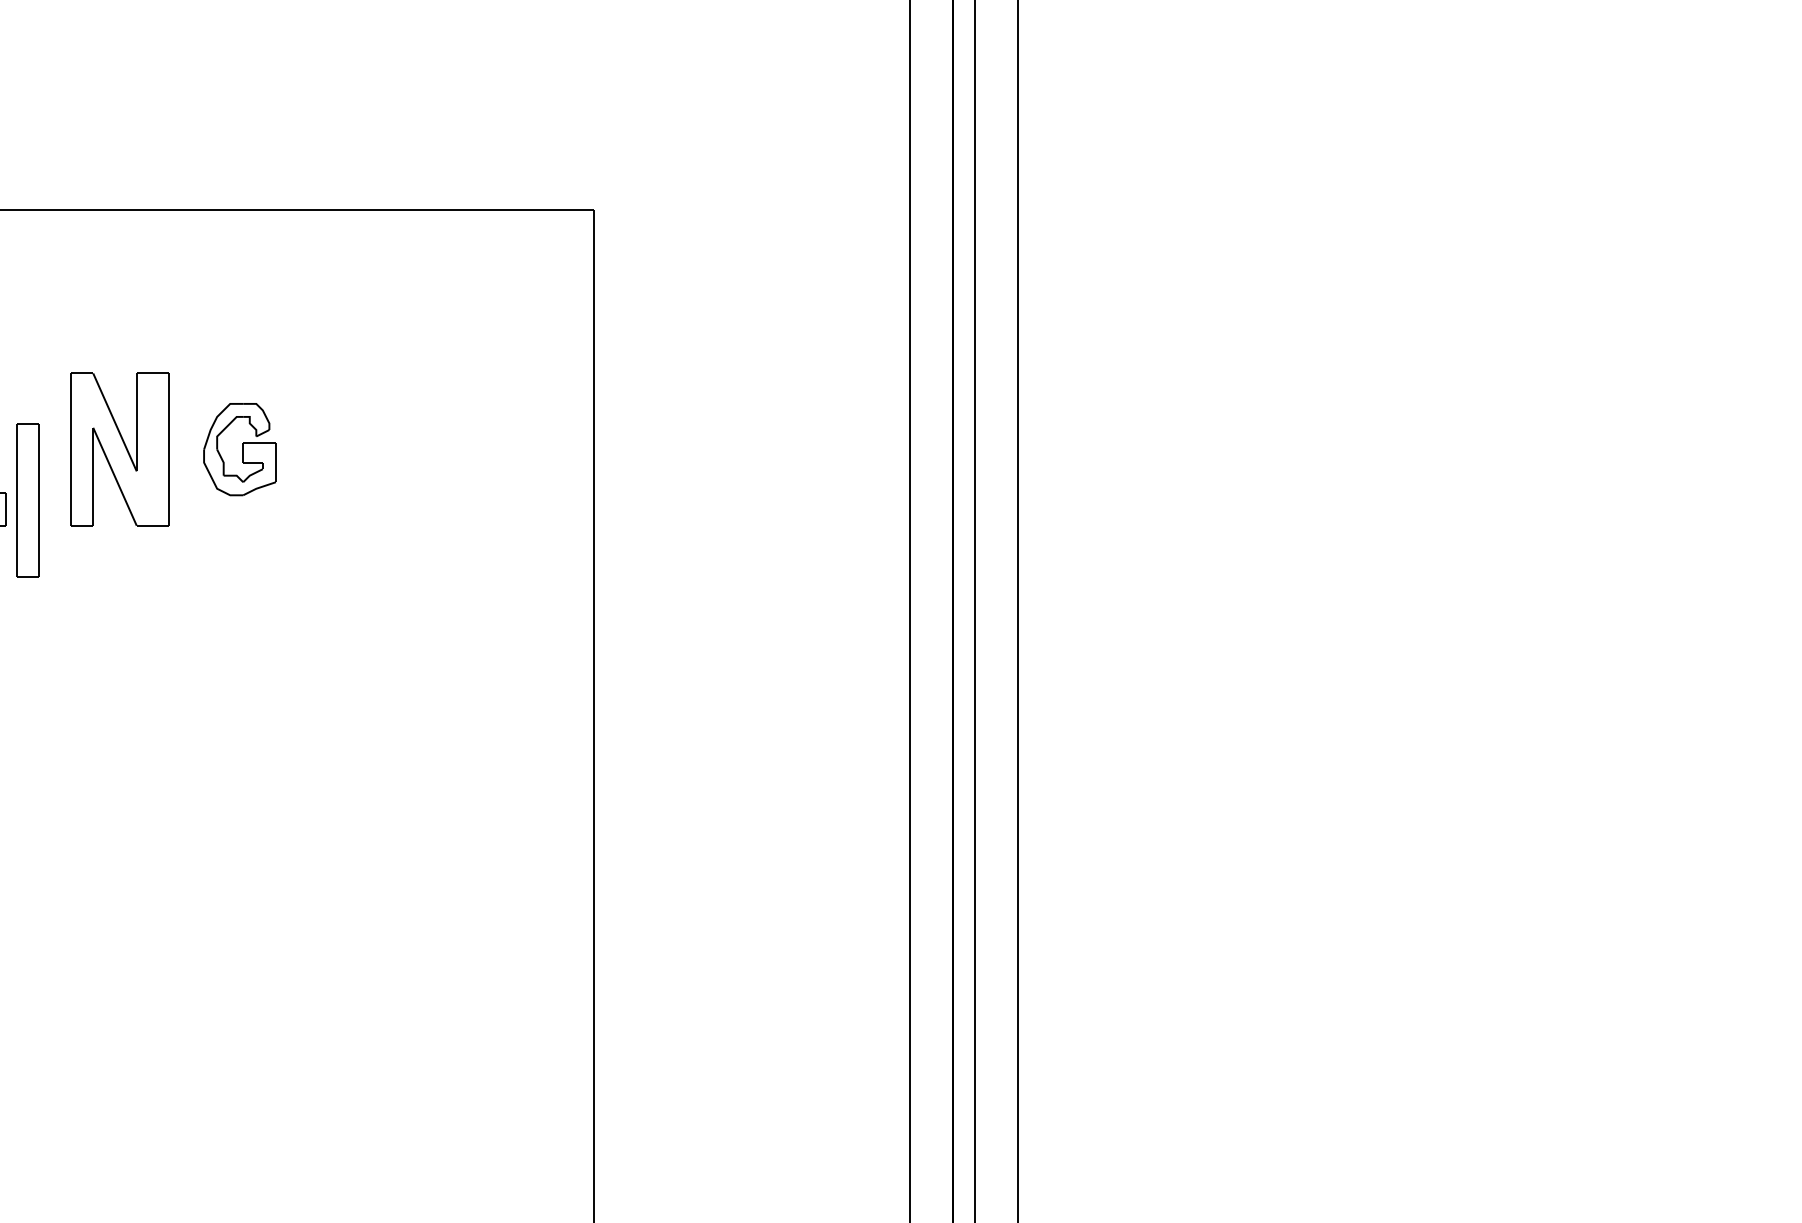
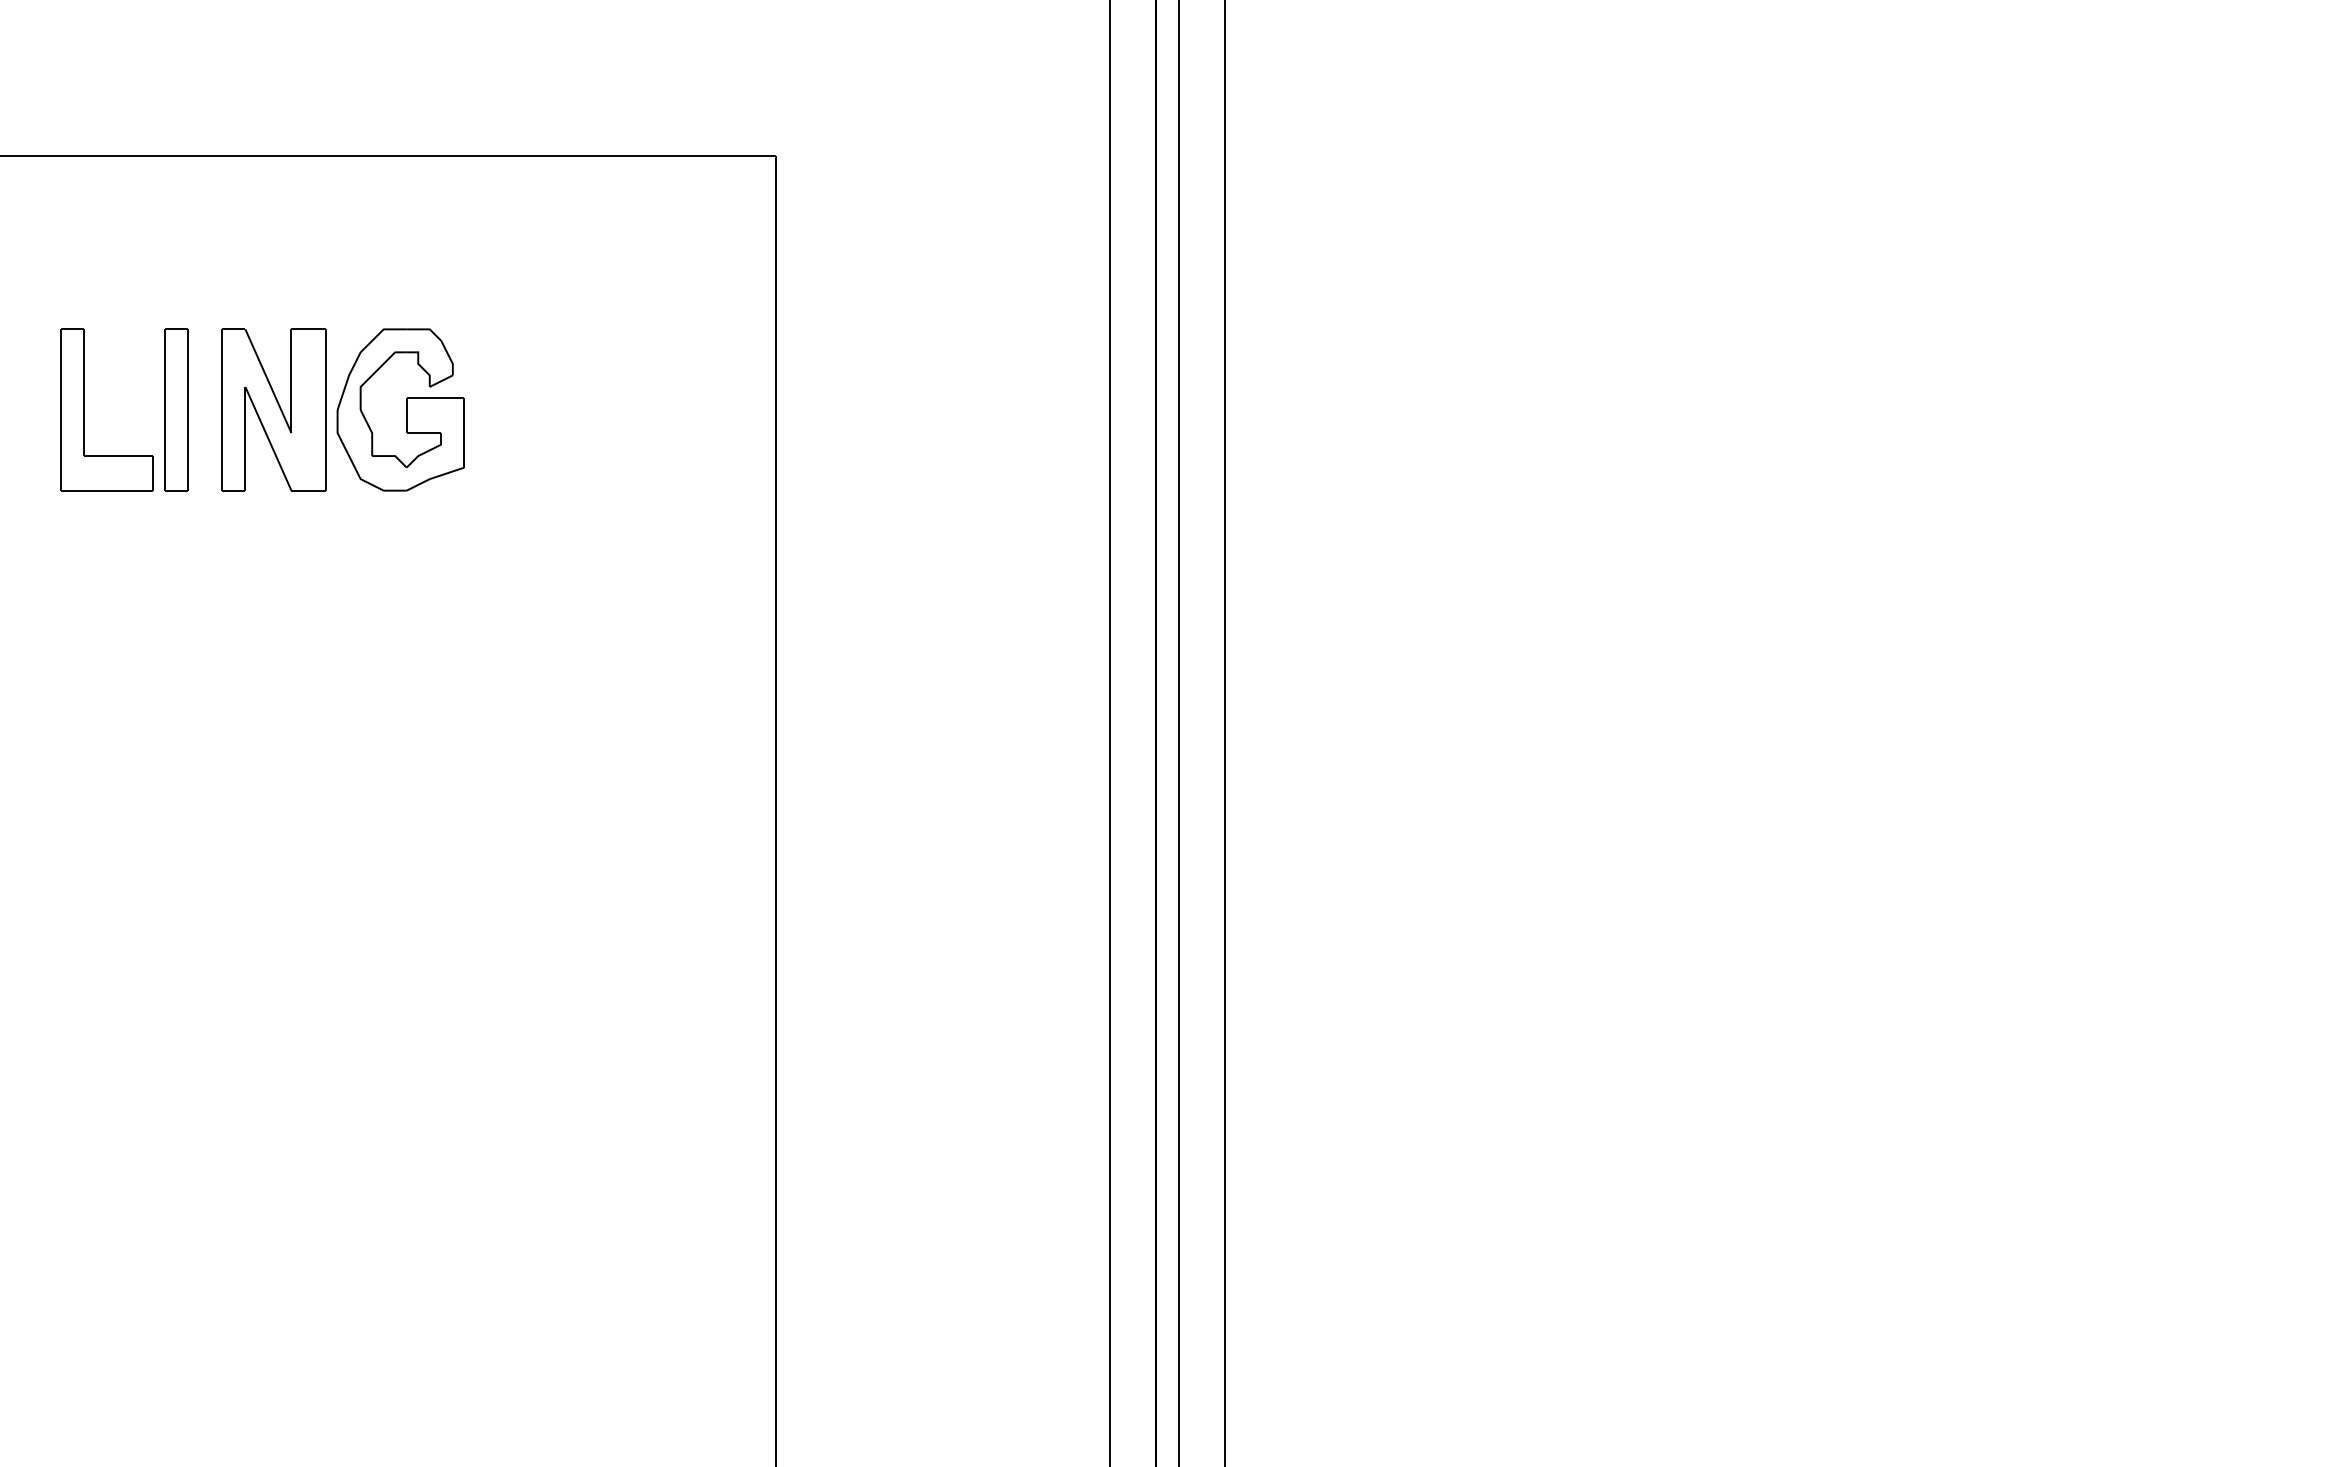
part: (239, 449) -> (400, 409), size x1.67
part: (28, 500) -> (176, 409), moved

